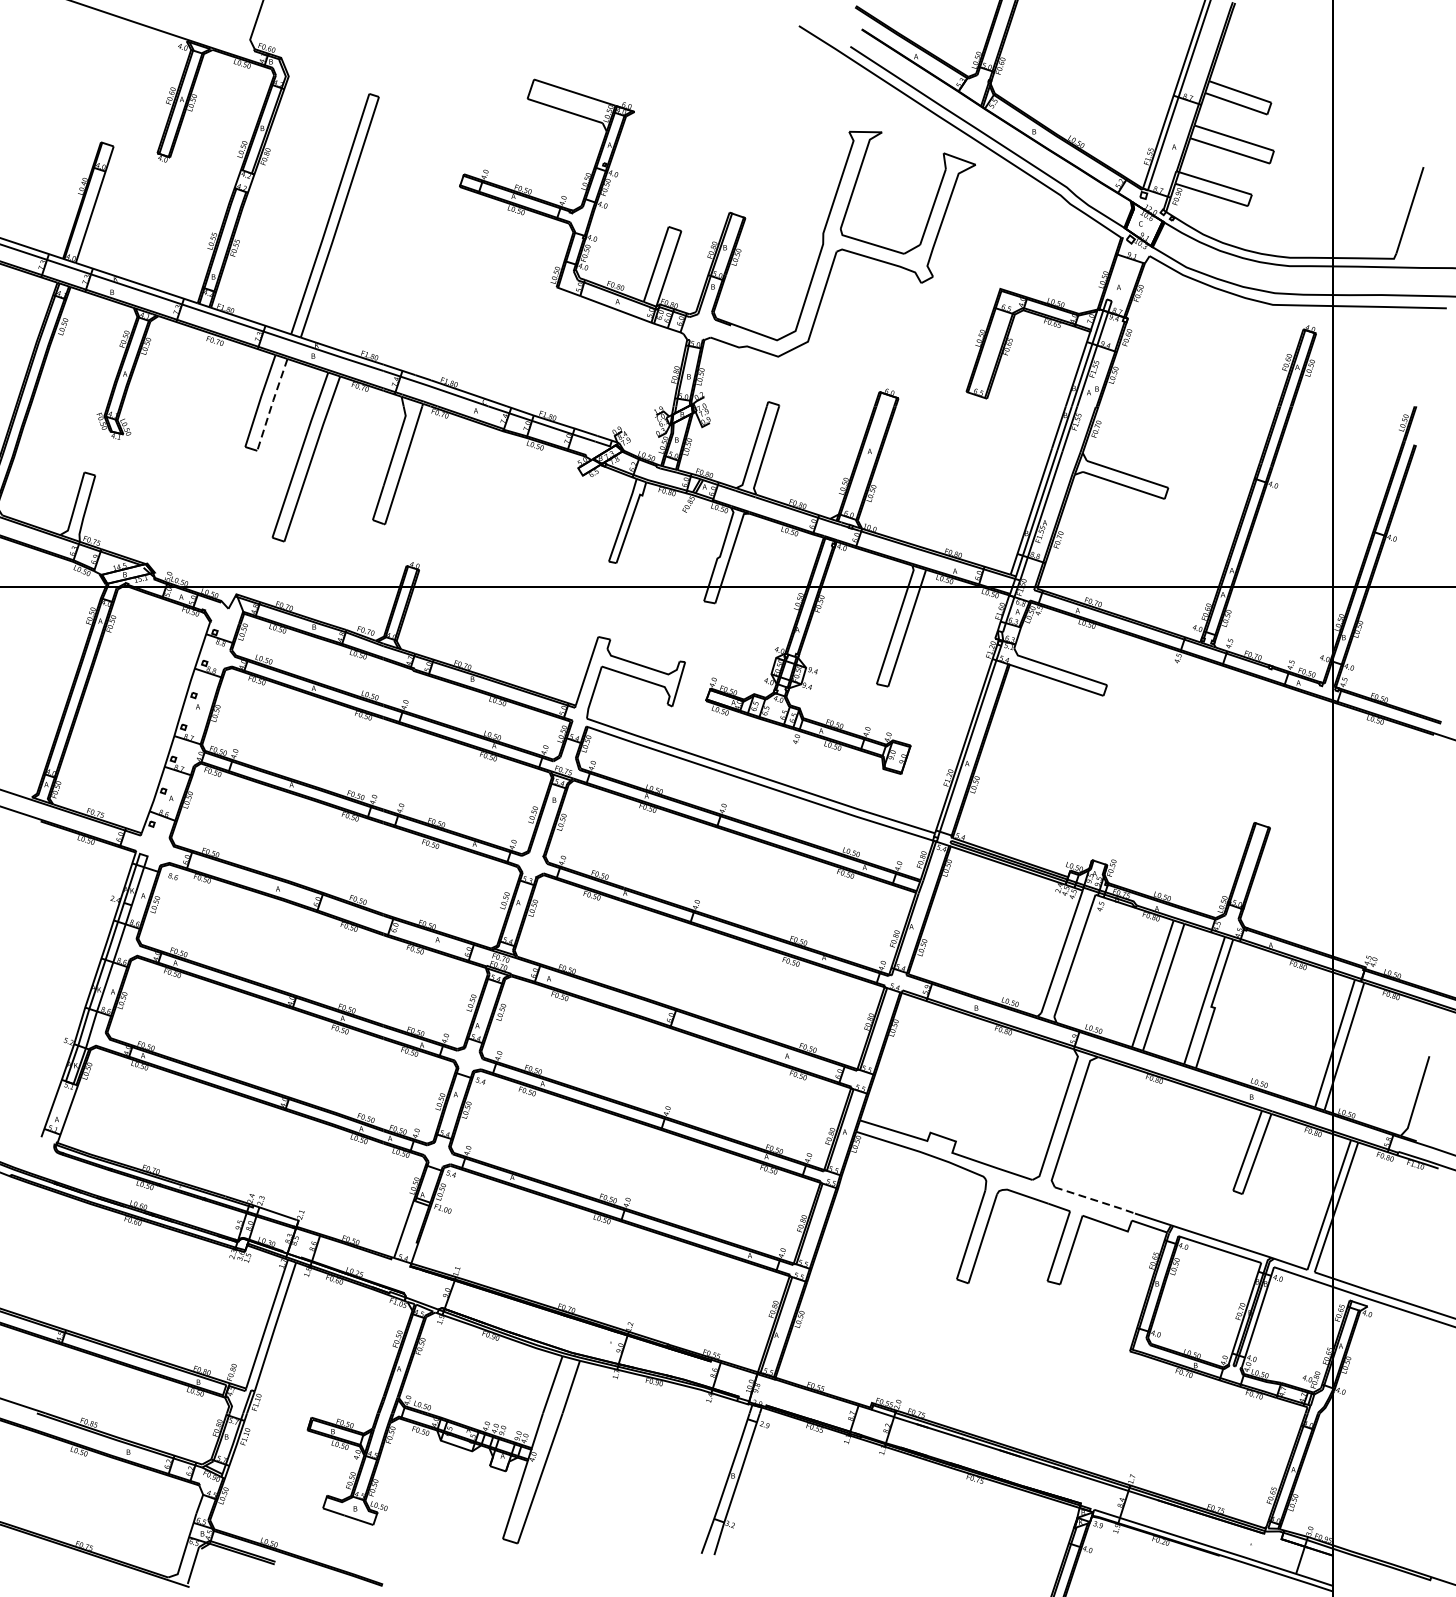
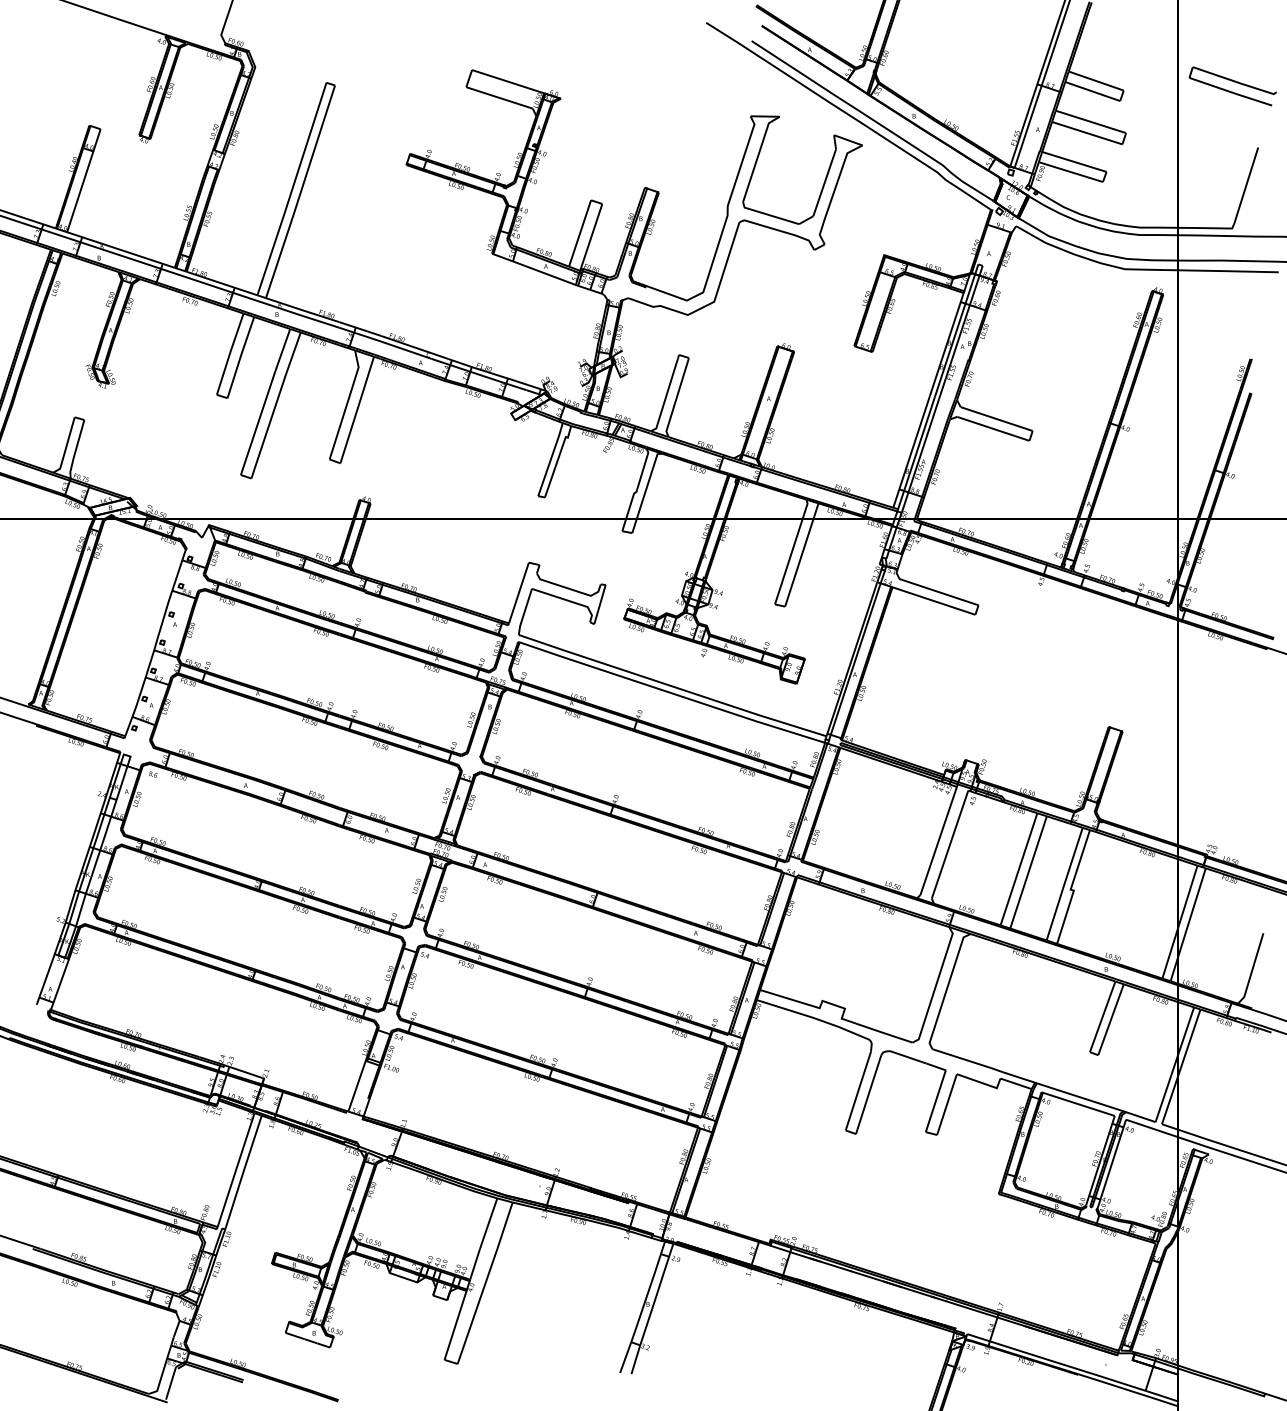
part: (1394, 98) -> (1232, 86), added
line: (272, 404) -> (240, 357), dashed -> solid
line: (1096, 1200) -> (969, 1060), dashed -> solid

